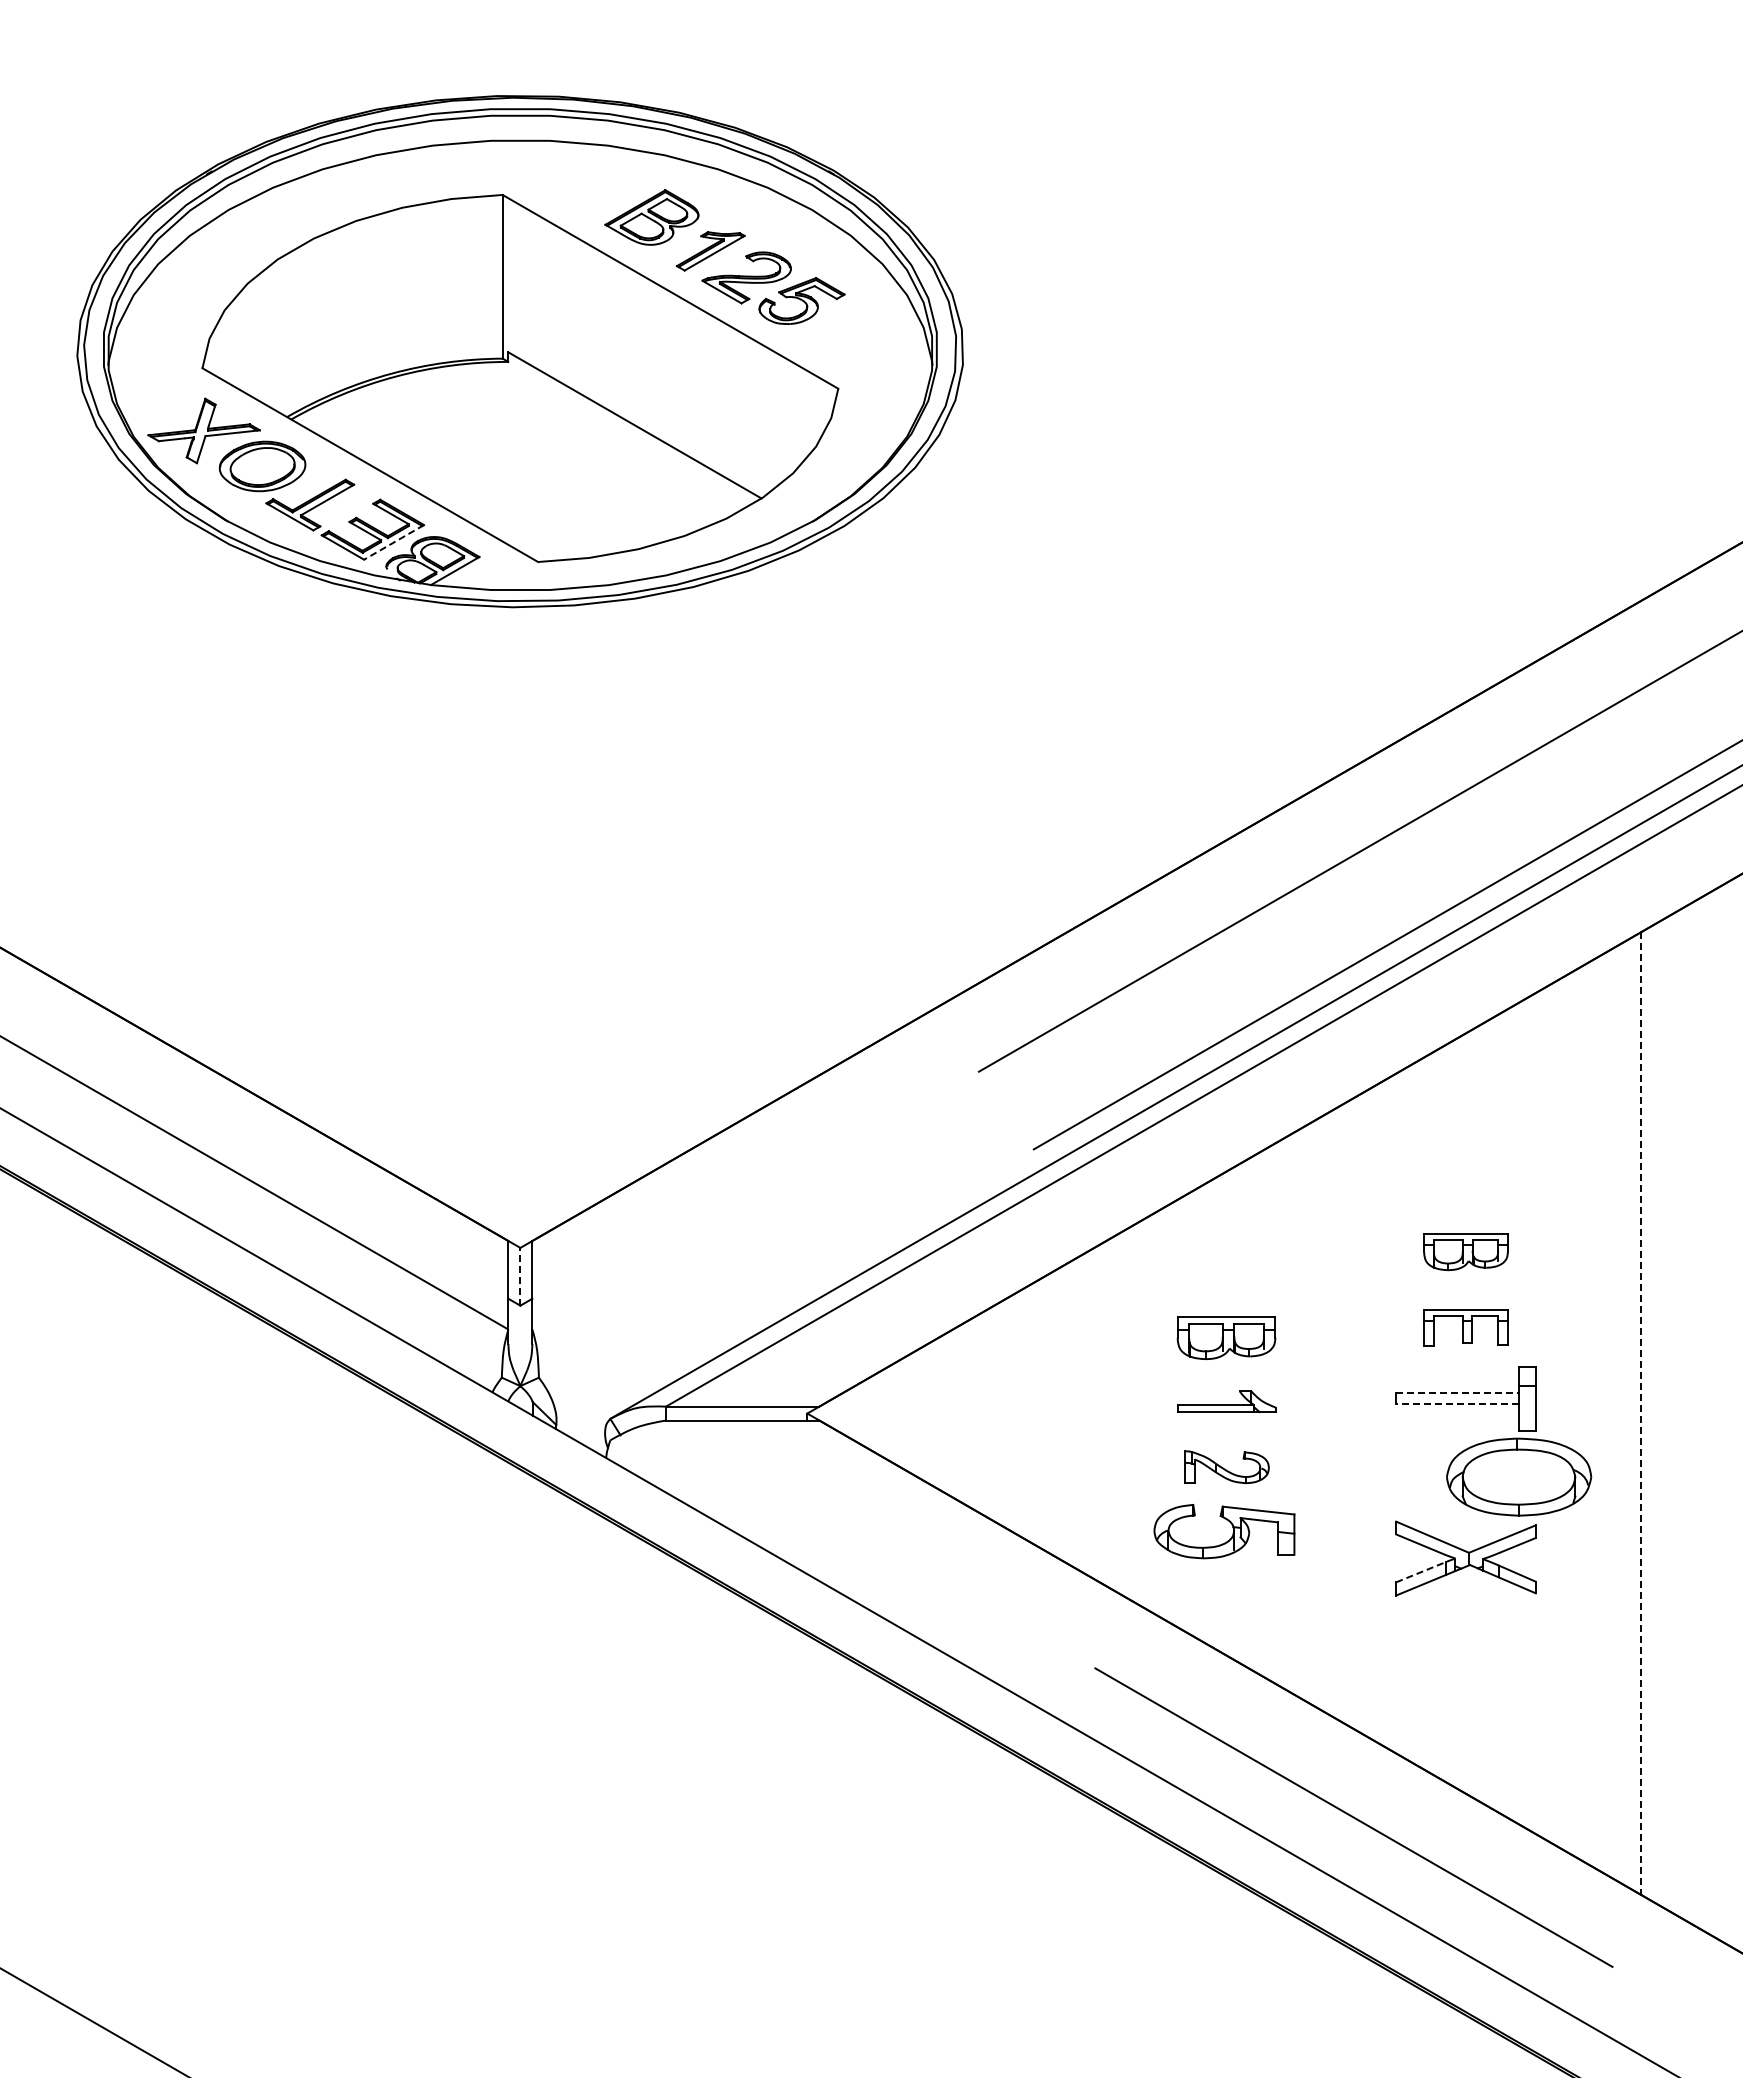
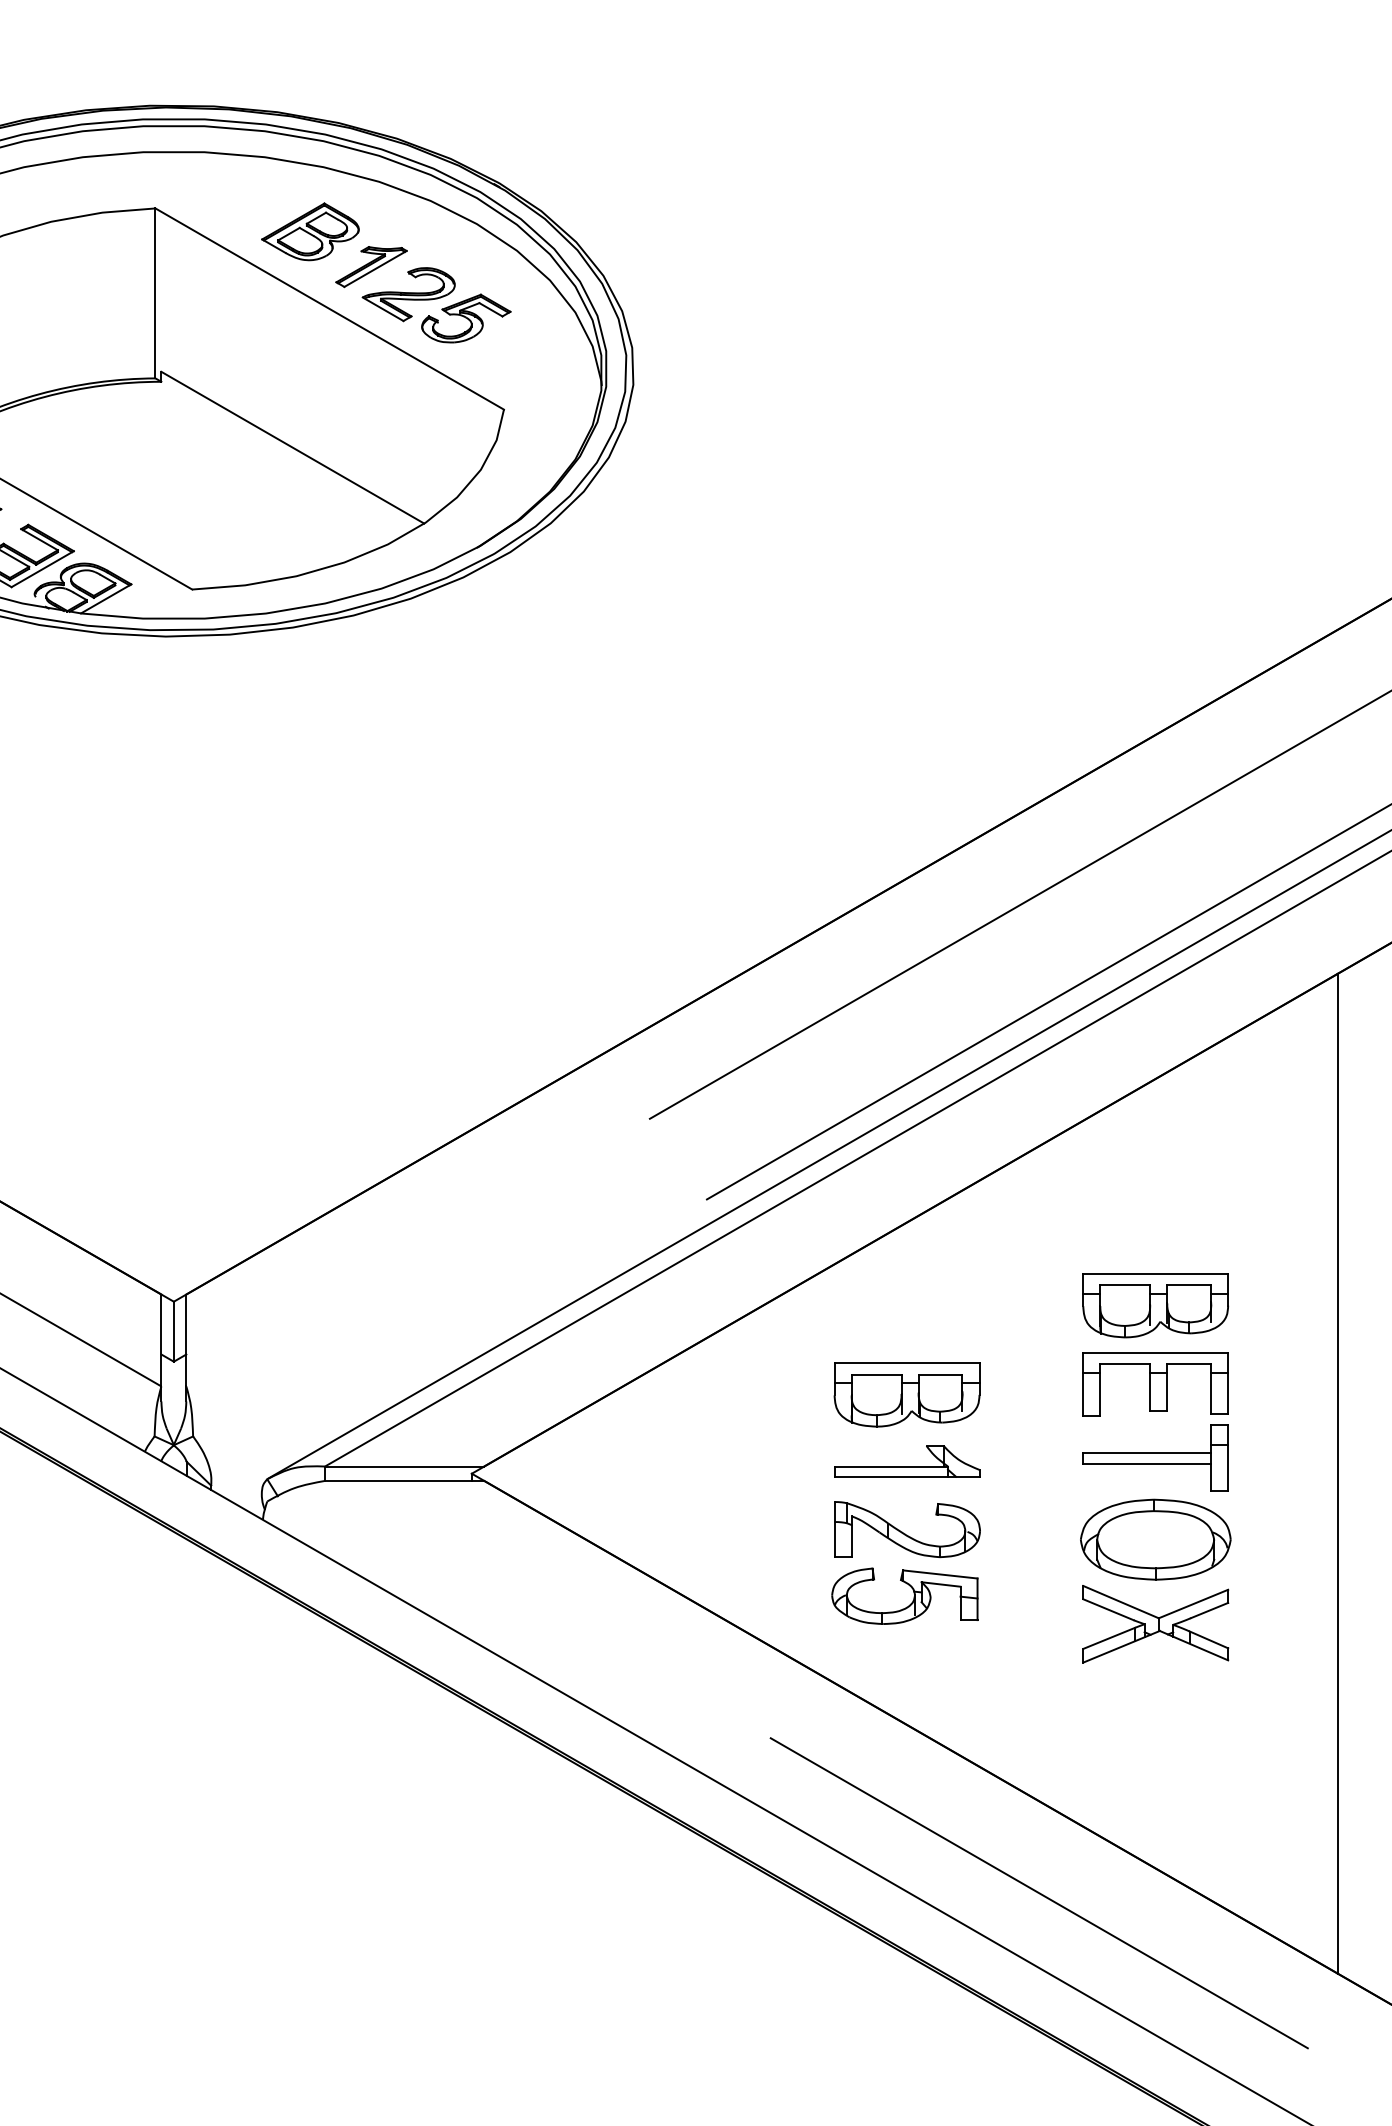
line: (394, 542) -> (43, 569), dashed -> solid
part: (1465, 1251) -> (1155, 1305), size x1.67
line: (520, 1276) -> (173, 1331), dashed -> solid
part: (1465, 1327) -> (1155, 1384), size x1.67
part: (1226, 1337) -> (907, 1394), size x1.43
line: (1457, 1393) -> (1146, 1452), dashed -> solid
part: (1226, 1401) -> (907, 1461), size x1.43
line: (1457, 1403) -> (1146, 1463), dashed -> solid
line: (1641, 1414) -> (1337, 1474), dashed -> solid
part: (1226, 1466) -> (907, 1528), size x1.67
part: (1519, 1476) -> (1156, 1539), moved
line: (1421, 1572) -> (1109, 1638), dashed -> solid

